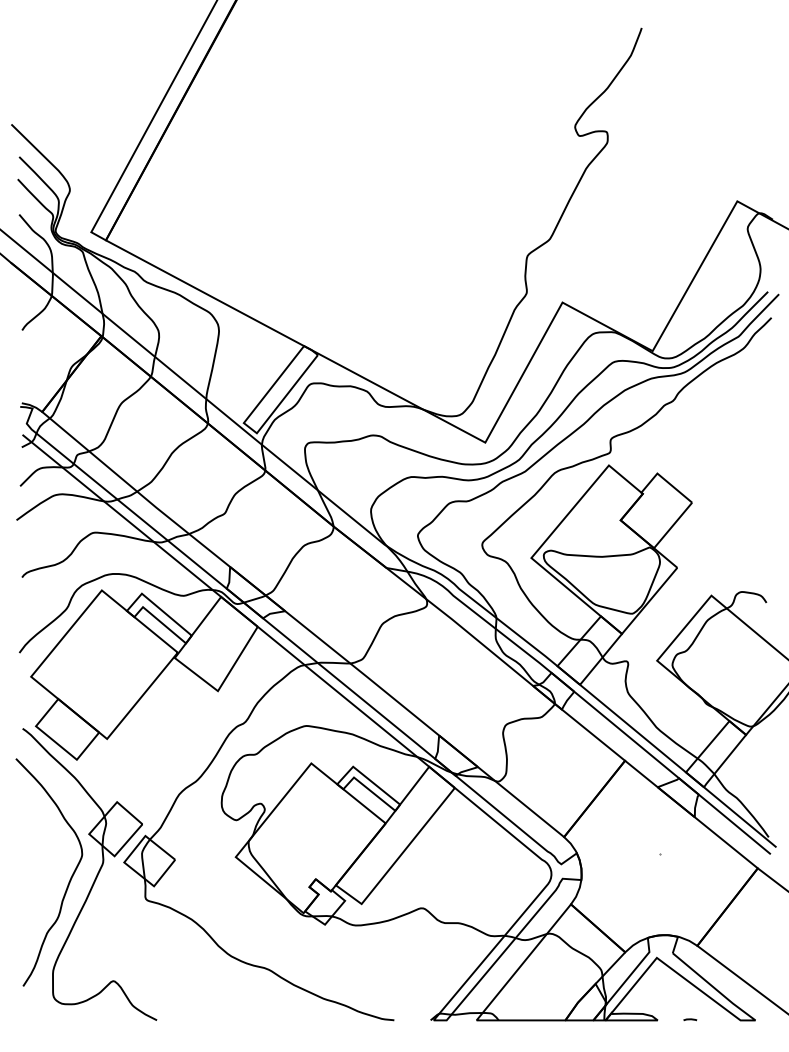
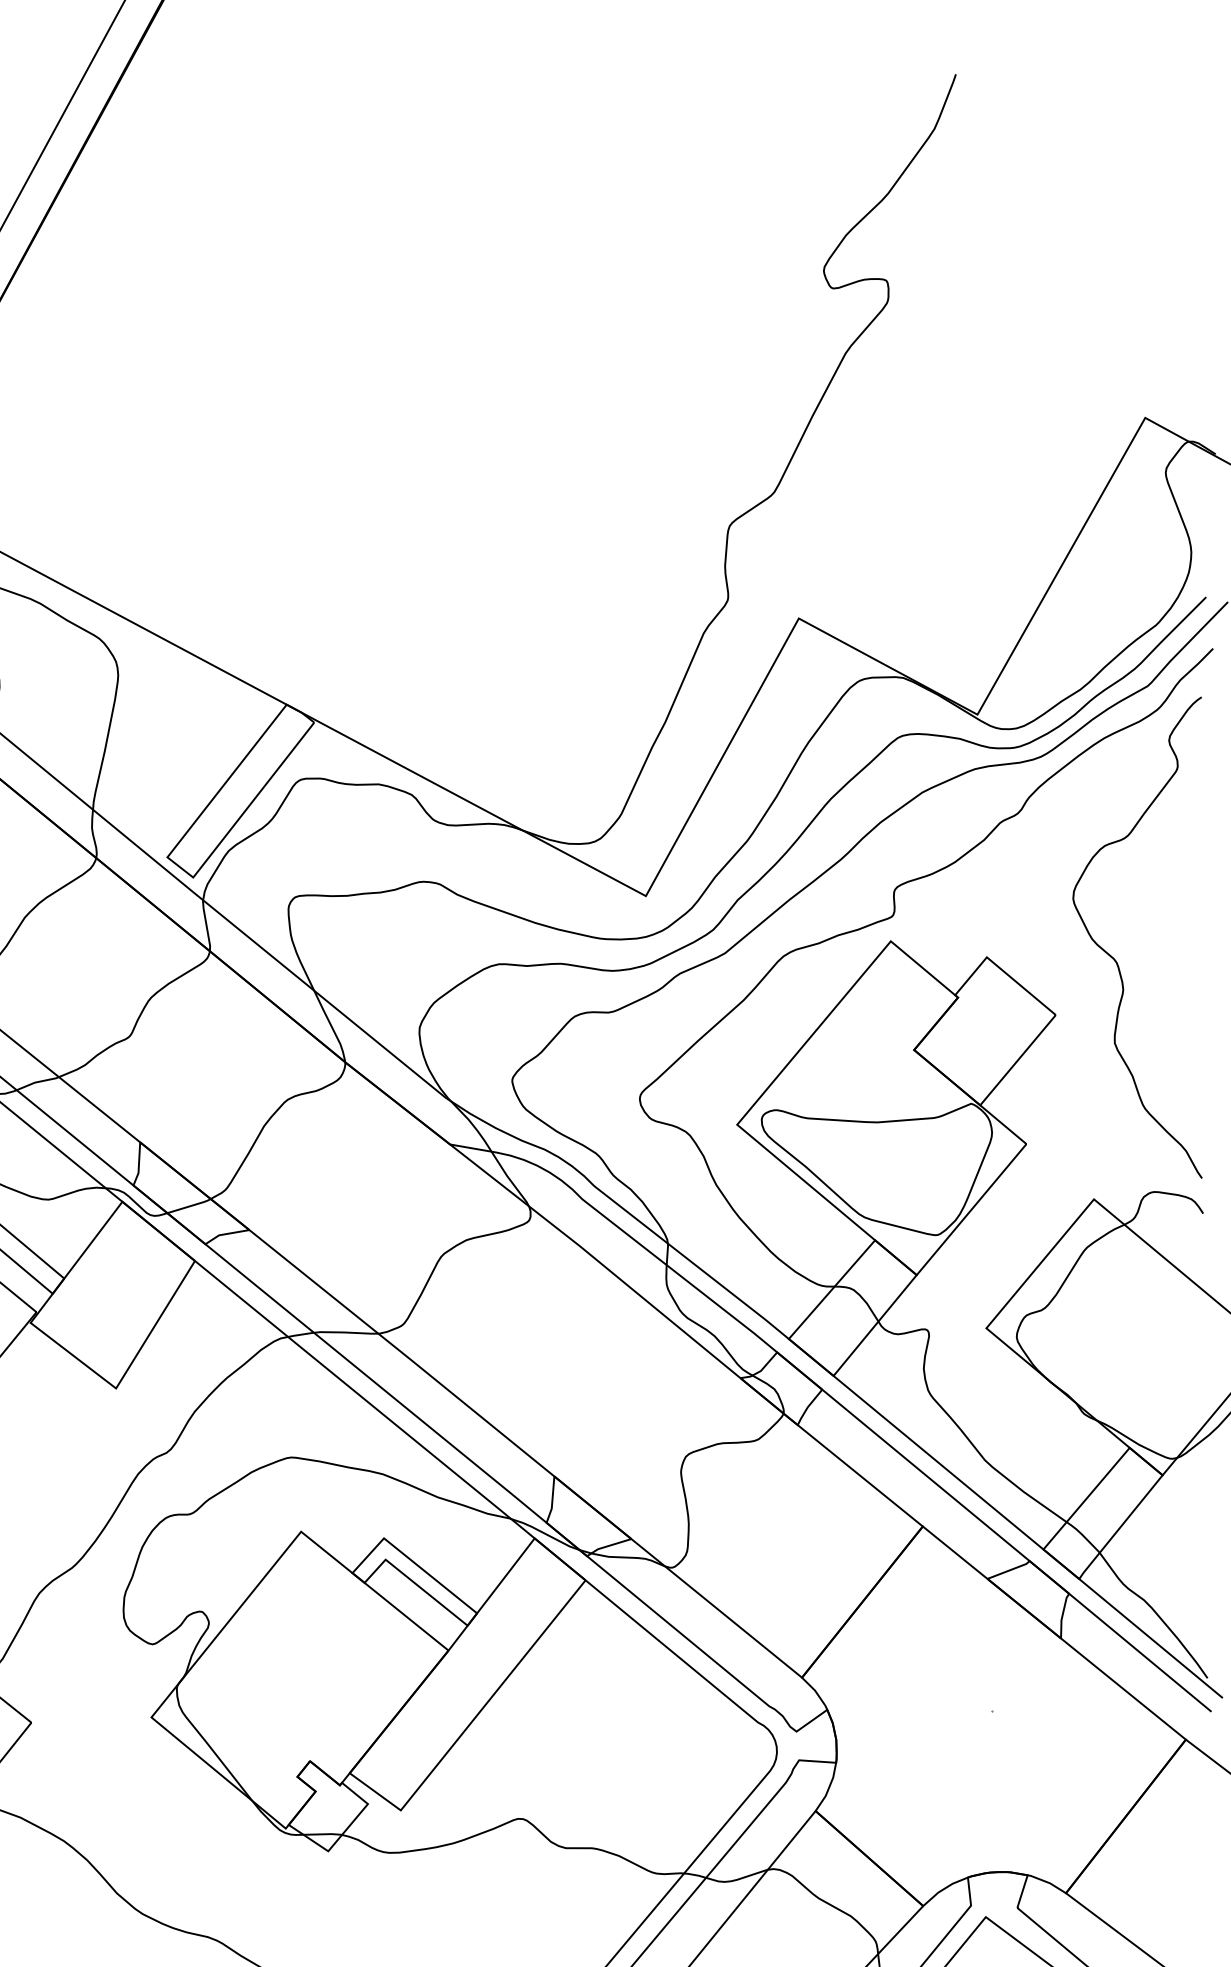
curve: (722, 474) -> (1115, 959), added

